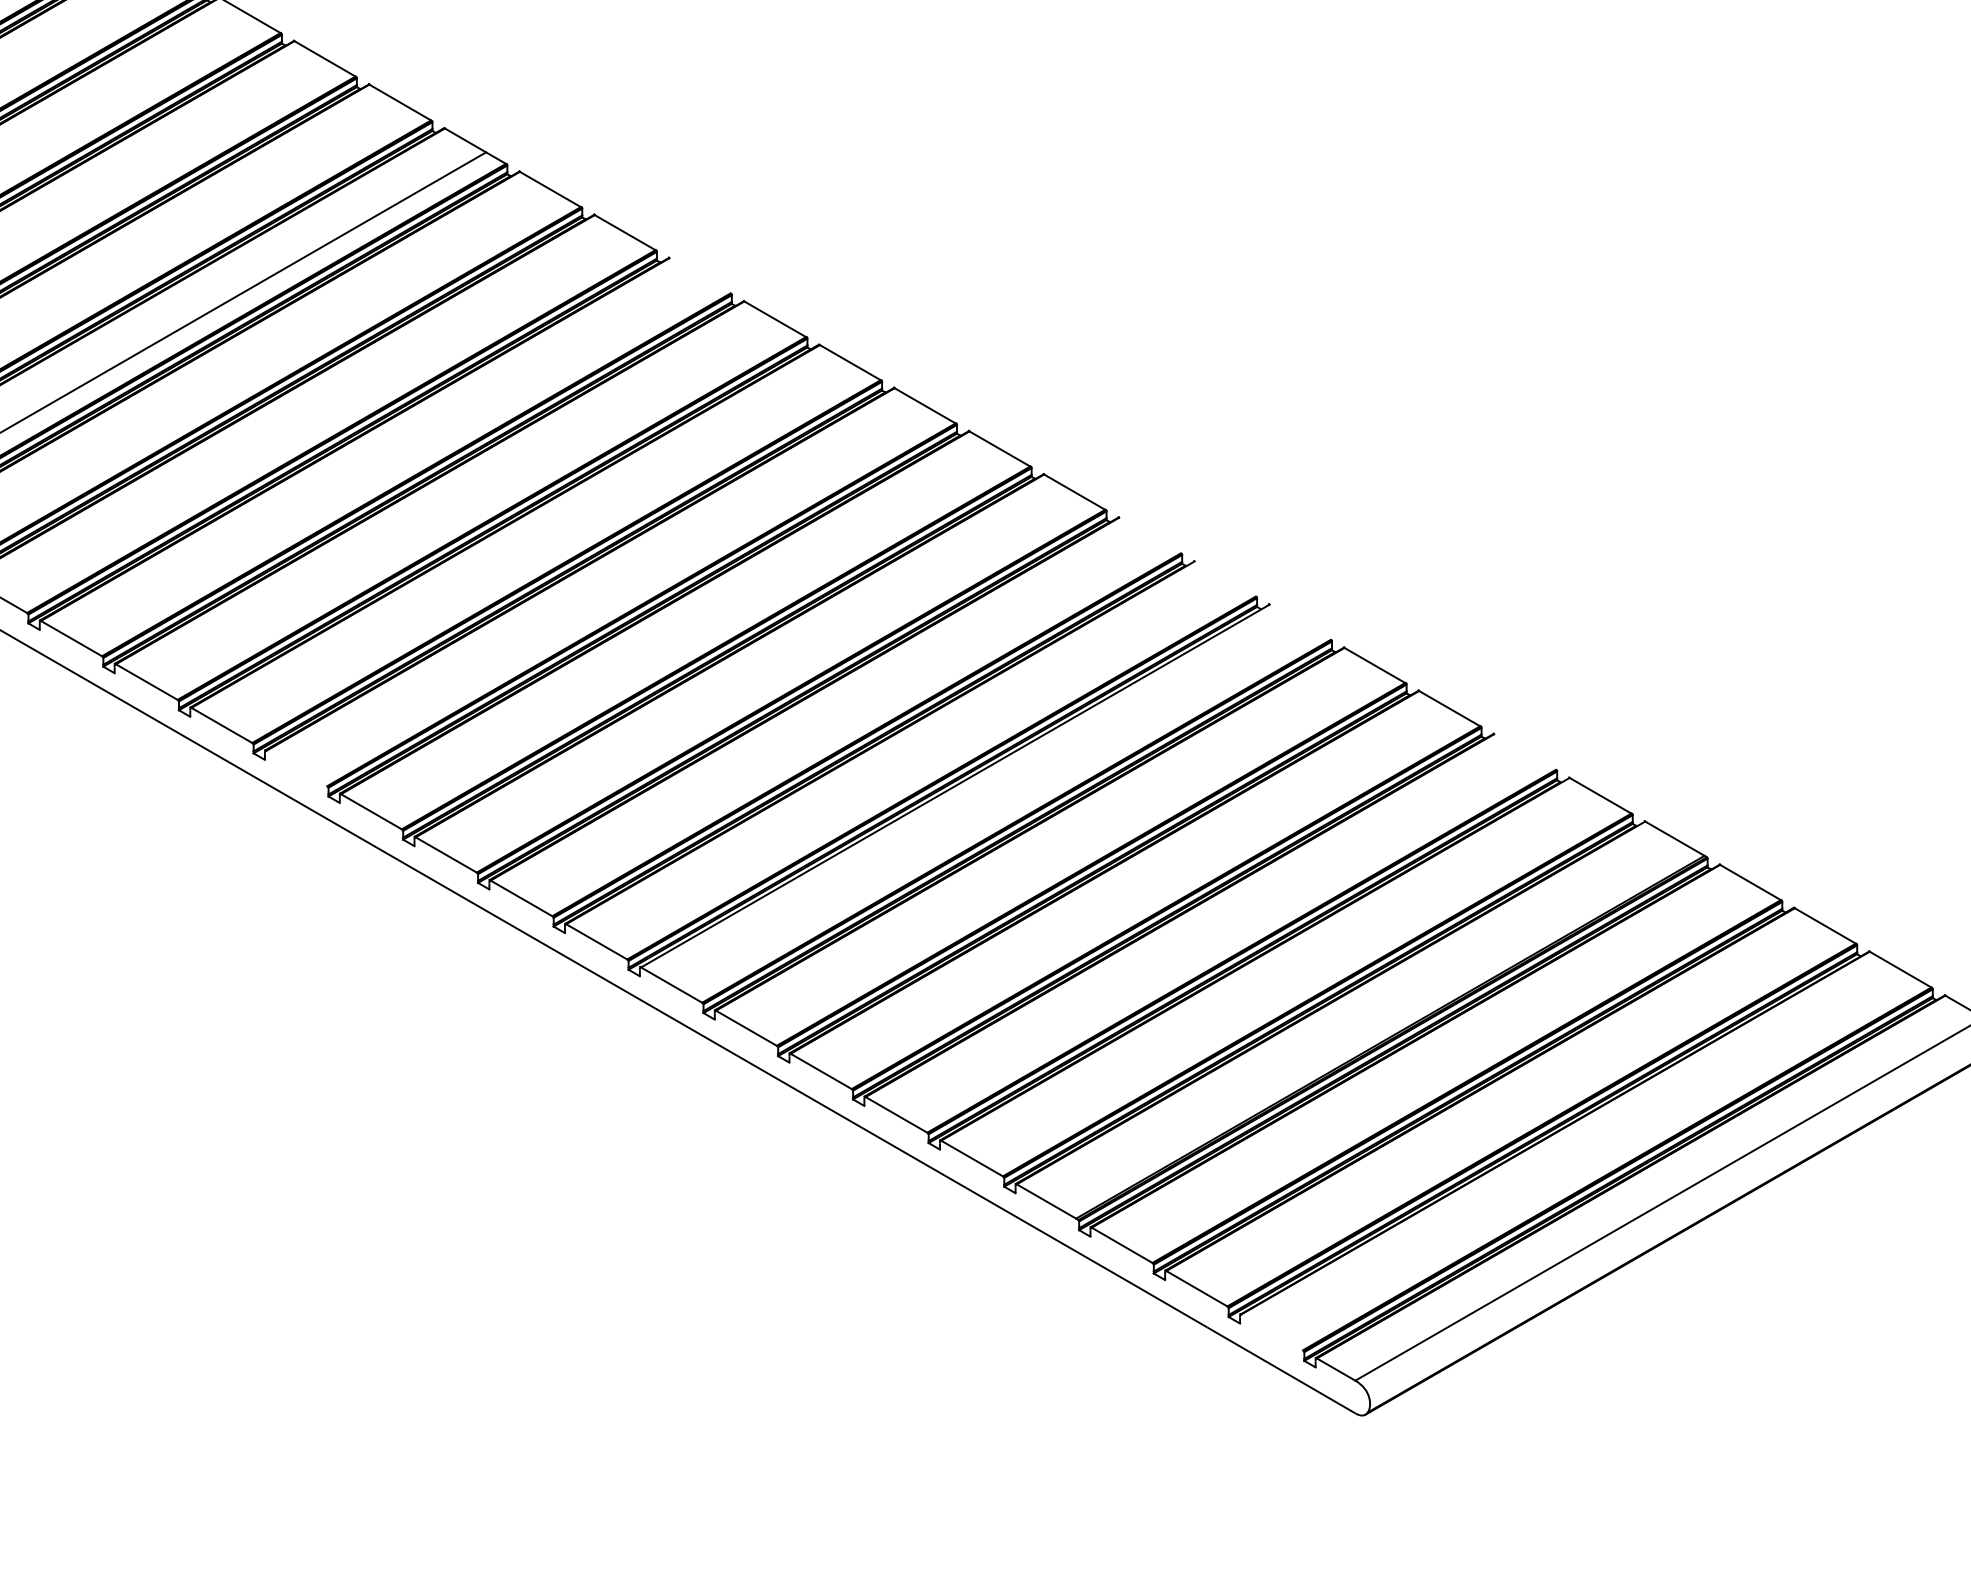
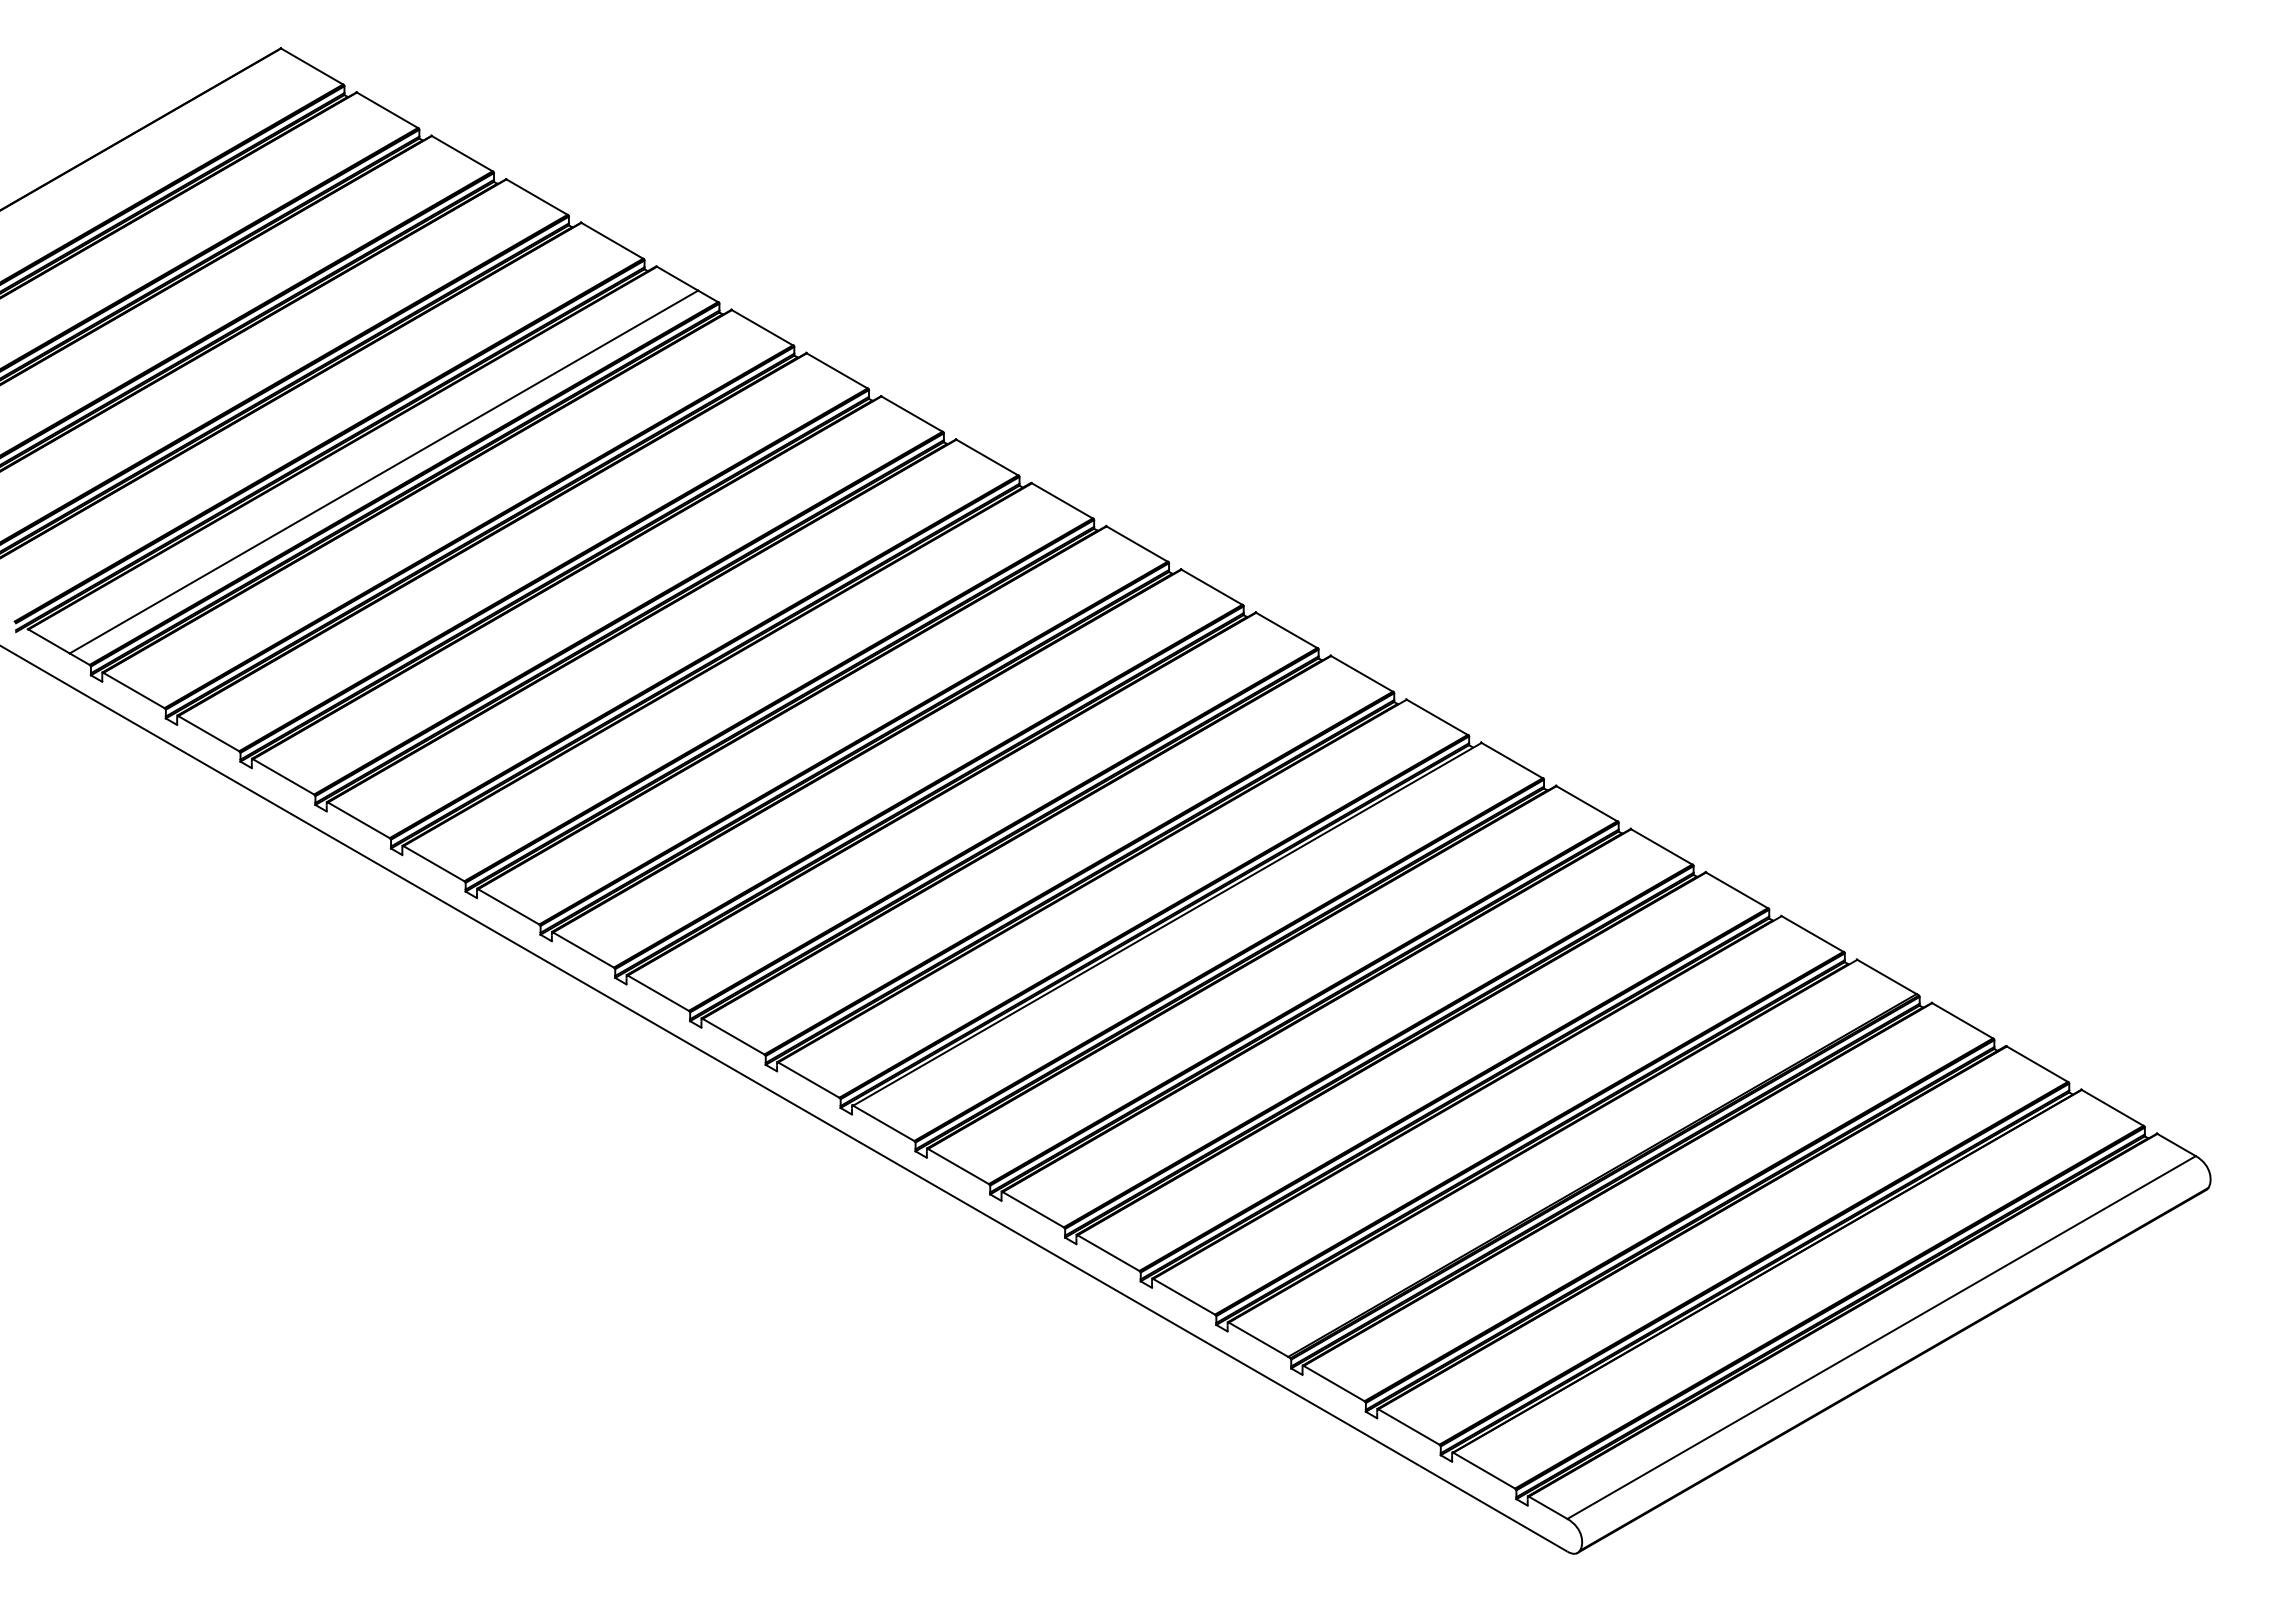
line: (699, 275) -> (911, 413), added
line: (1149, 535) -> (1361, 673), added
line: (1224, 578) -> (1436, 716), added
line: (1299, 622) -> (1511, 760), added
line: (1524, 752) -> (1736, 890), added
line: (296, 768) -> (508, 906), added
line: (1272, 1332) -> (1484, 1470), added

